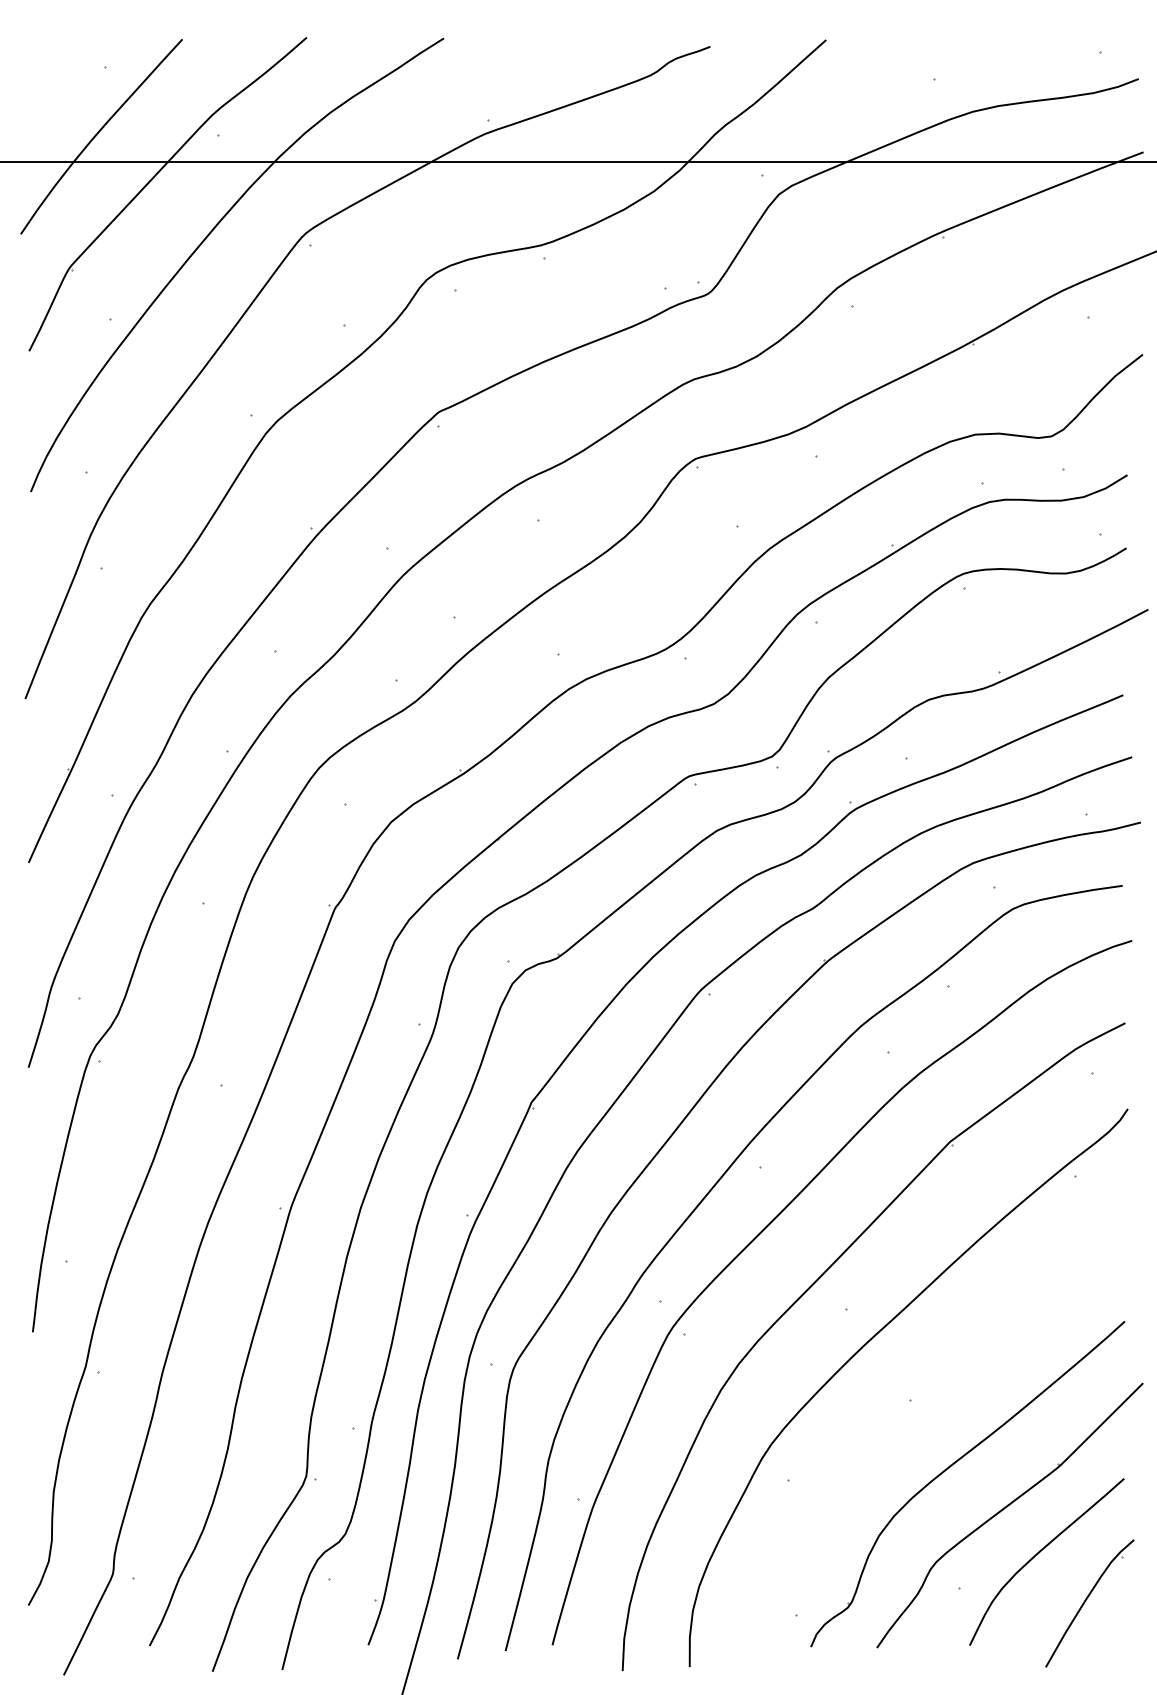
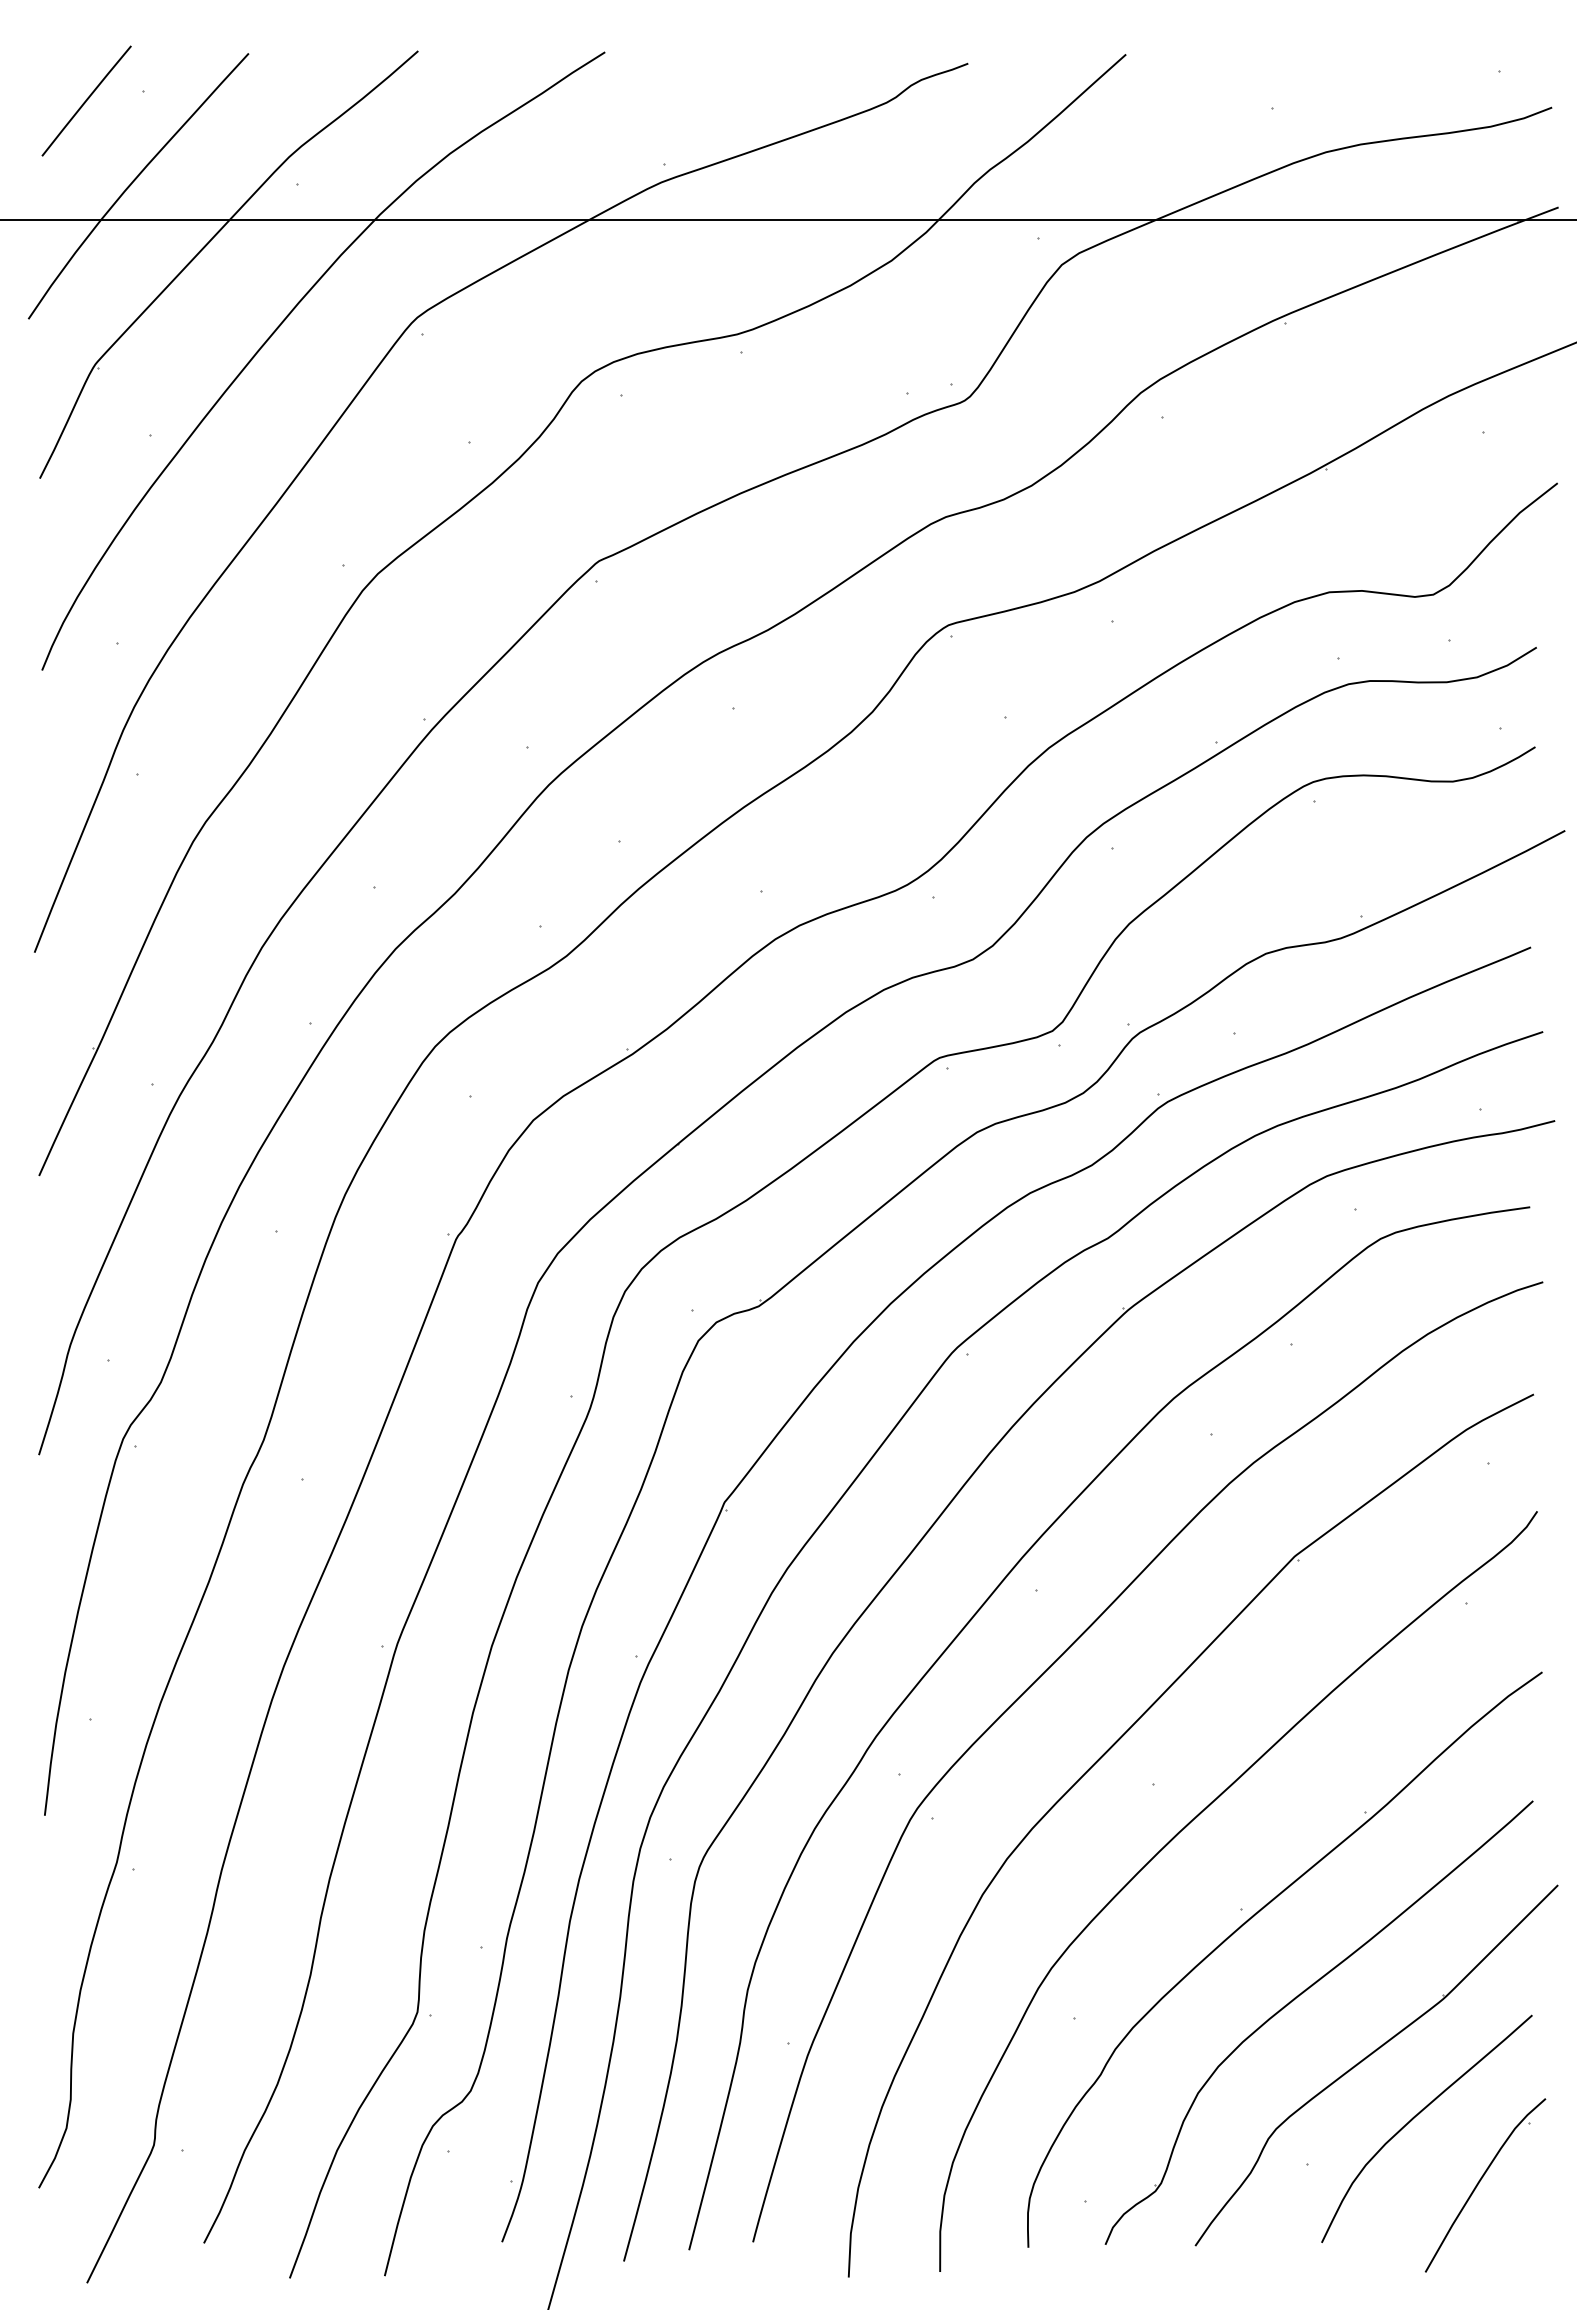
line: (63, 73) -> (86, 100), added
part: (918, 1407) -> (1252, 1918), added

